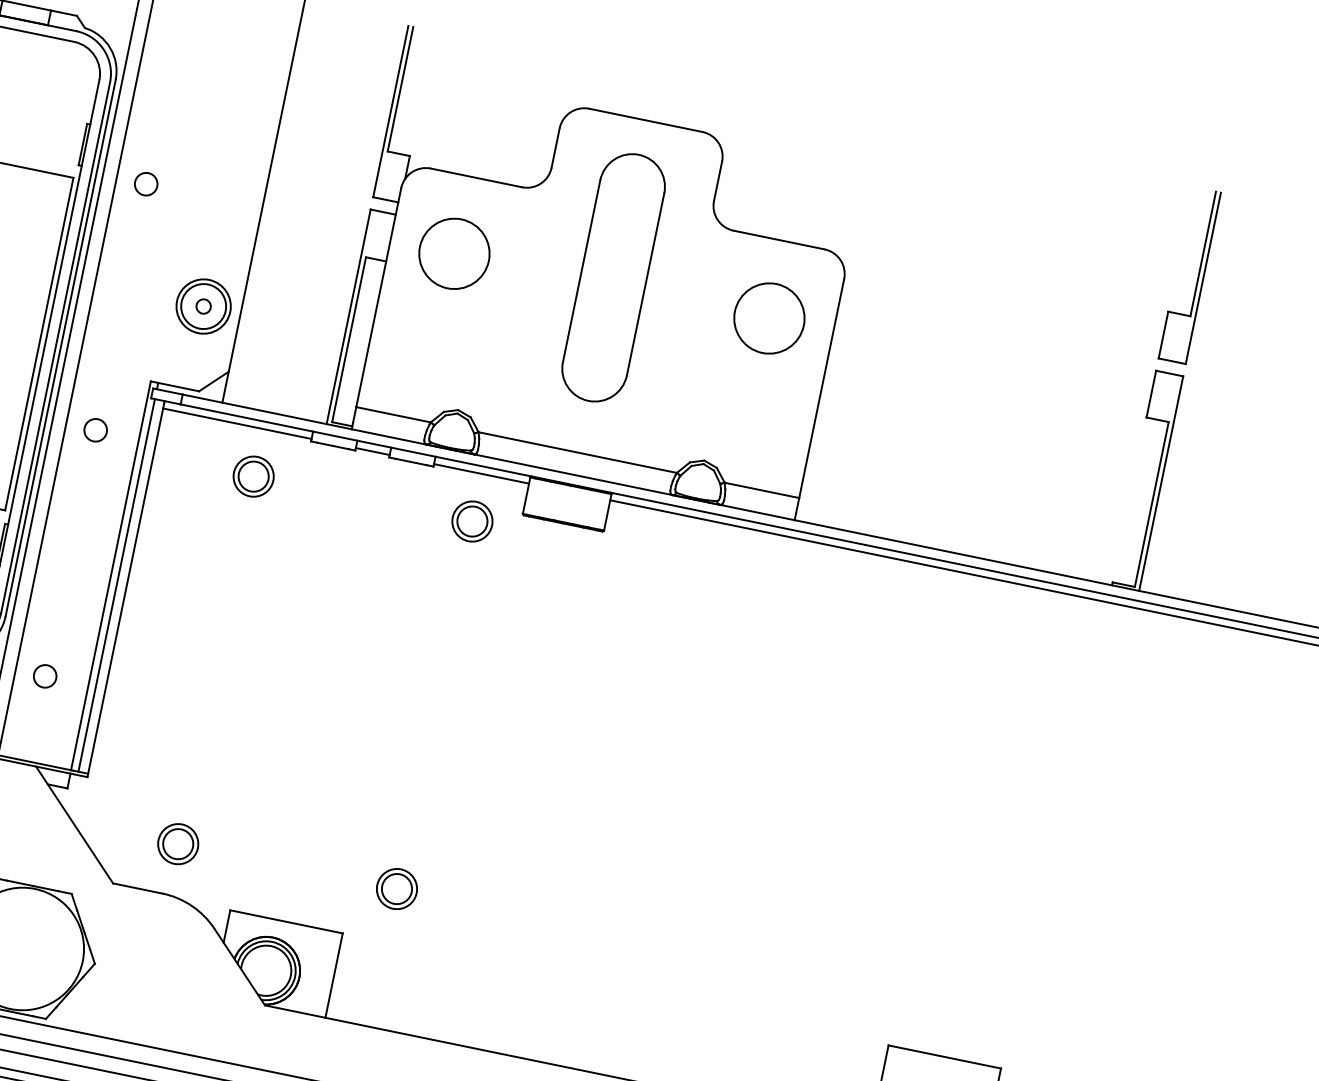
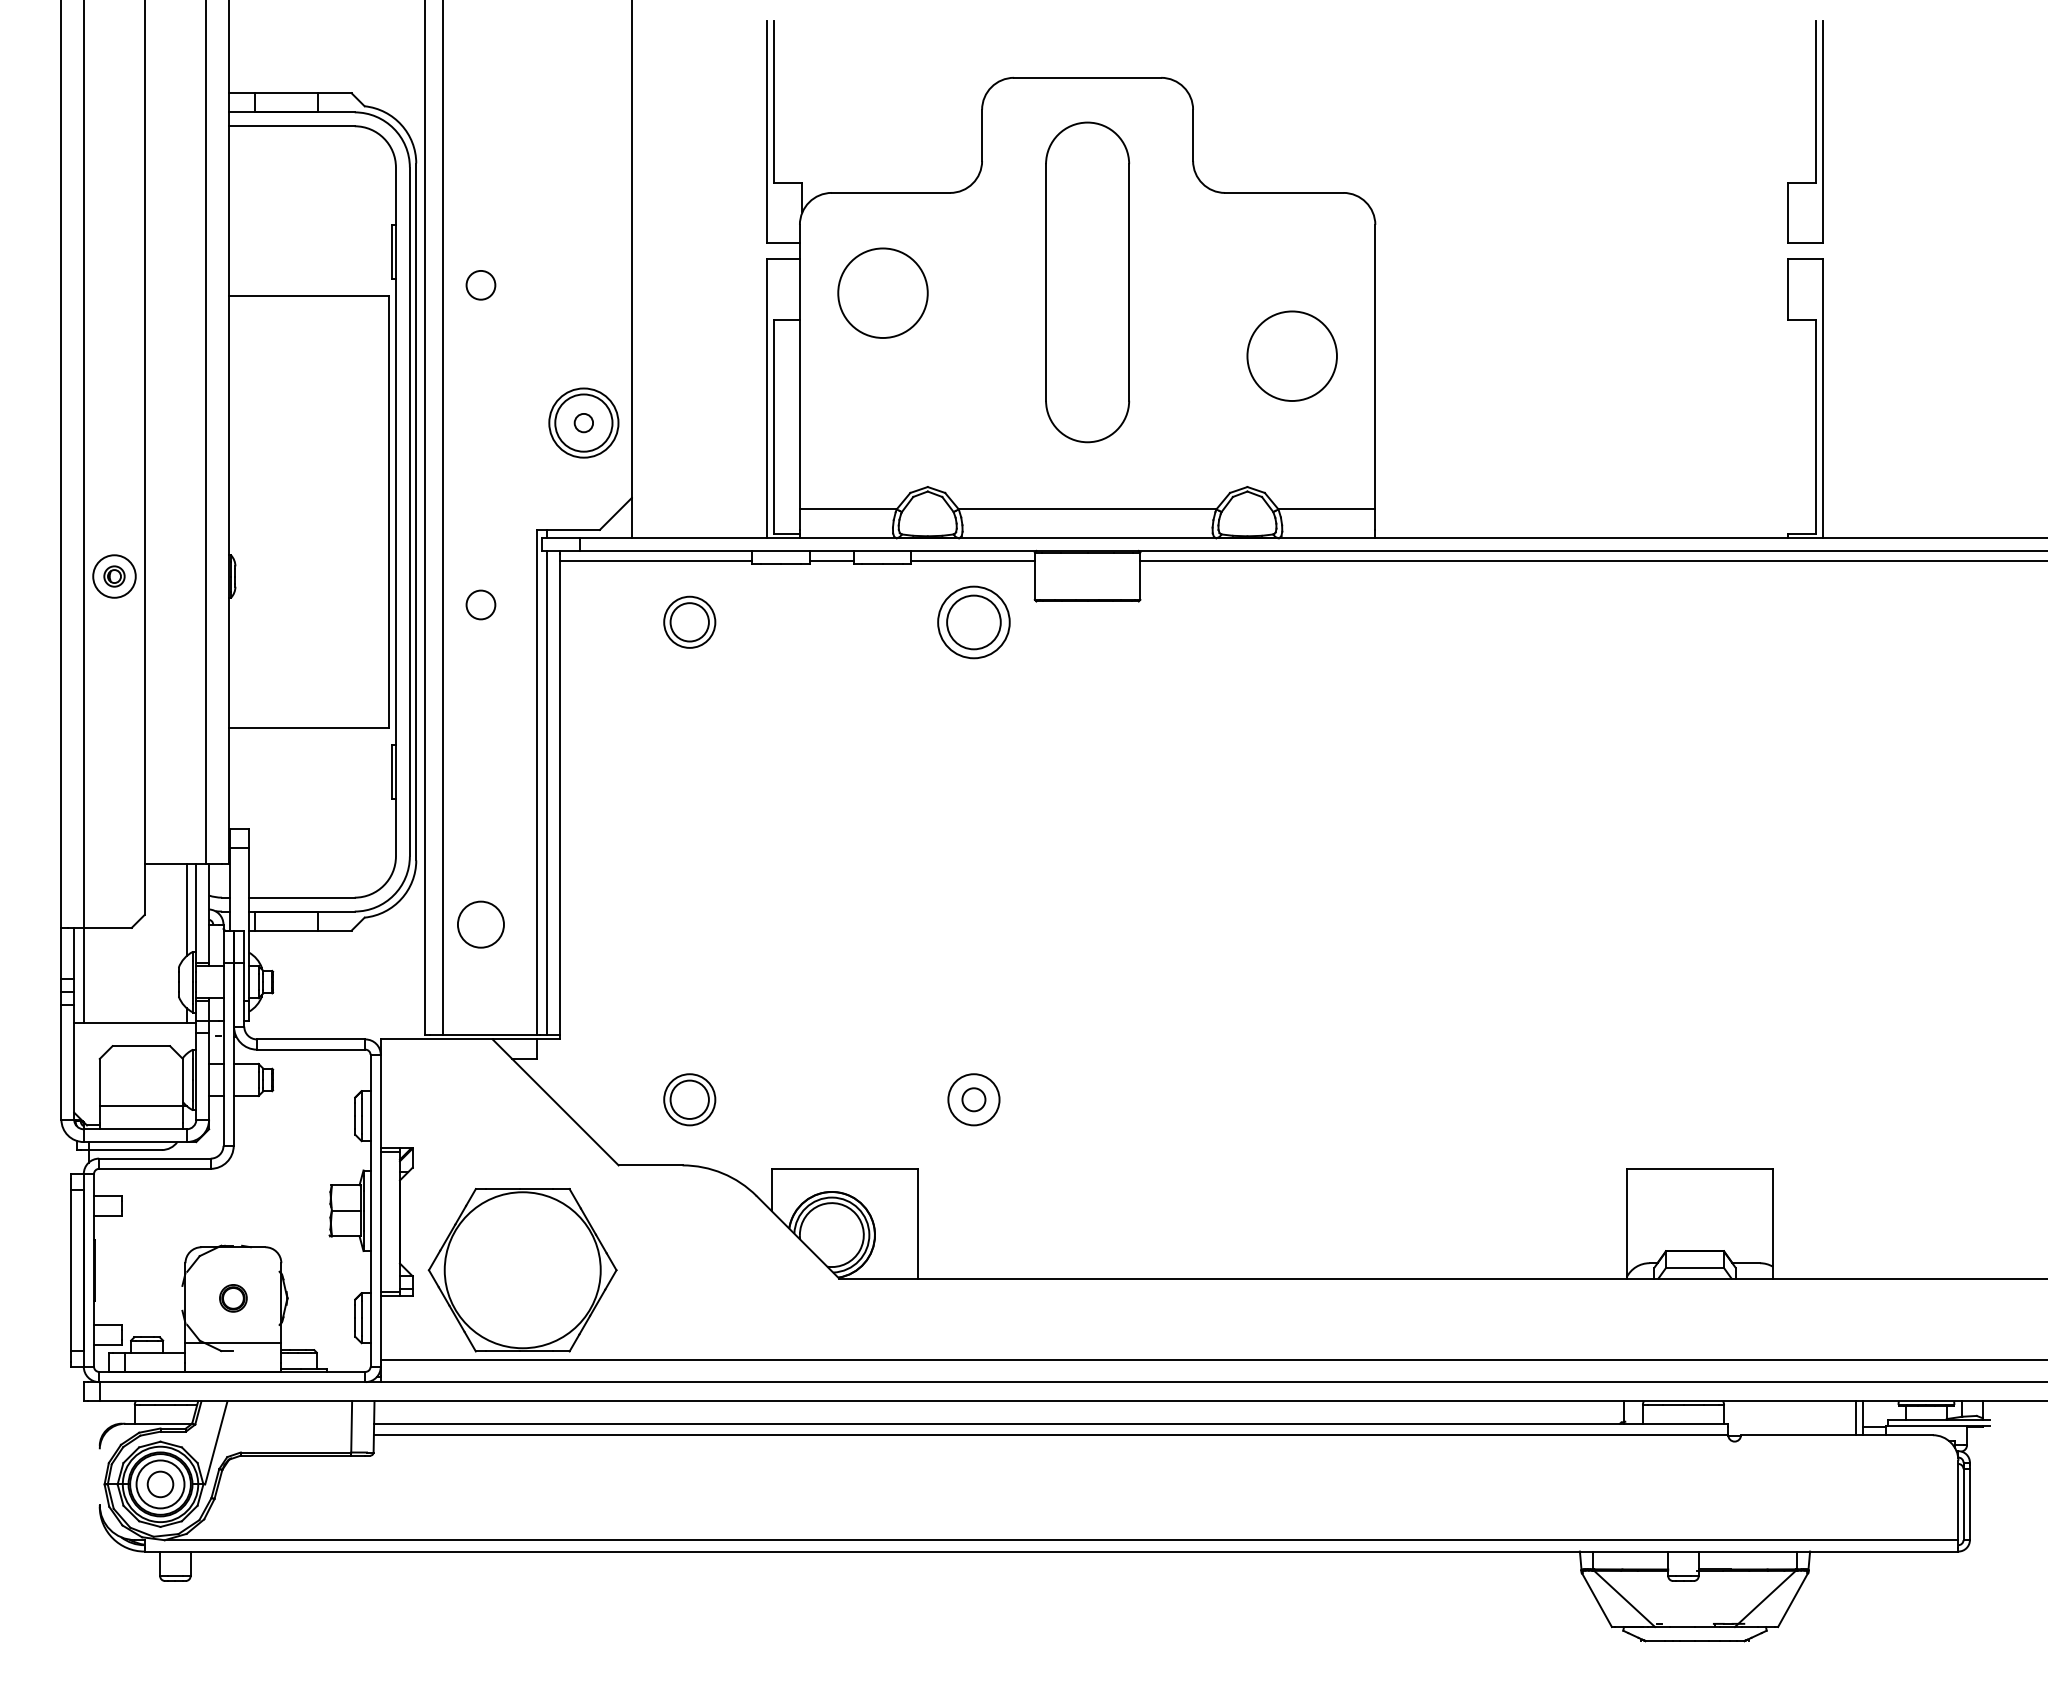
circle: (768, 317) -> (1291, 355), moved
part: (472, 520) -> (973, 621), size x1.4
circle: (44, 676) -> (480, 924), size x1.6
circle: (396, 888) -> (973, 1099), size x0.6

